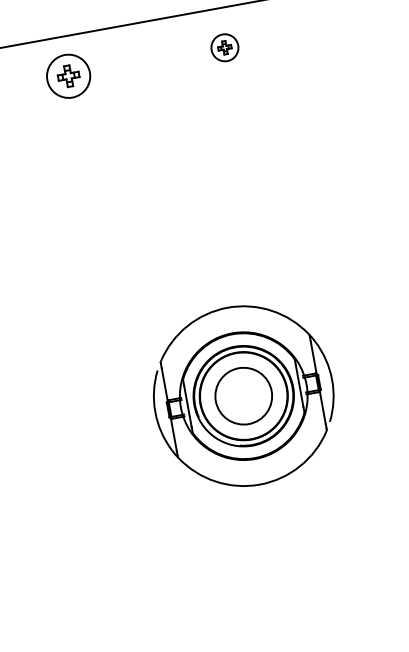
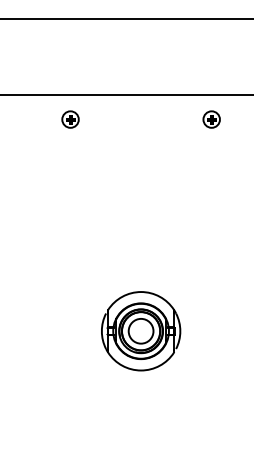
part: (224, 47) -> (211, 119), moved
part: (68, 76) -> (70, 119), size x0.62
part: (244, 396) -> (141, 331), size x0.71

